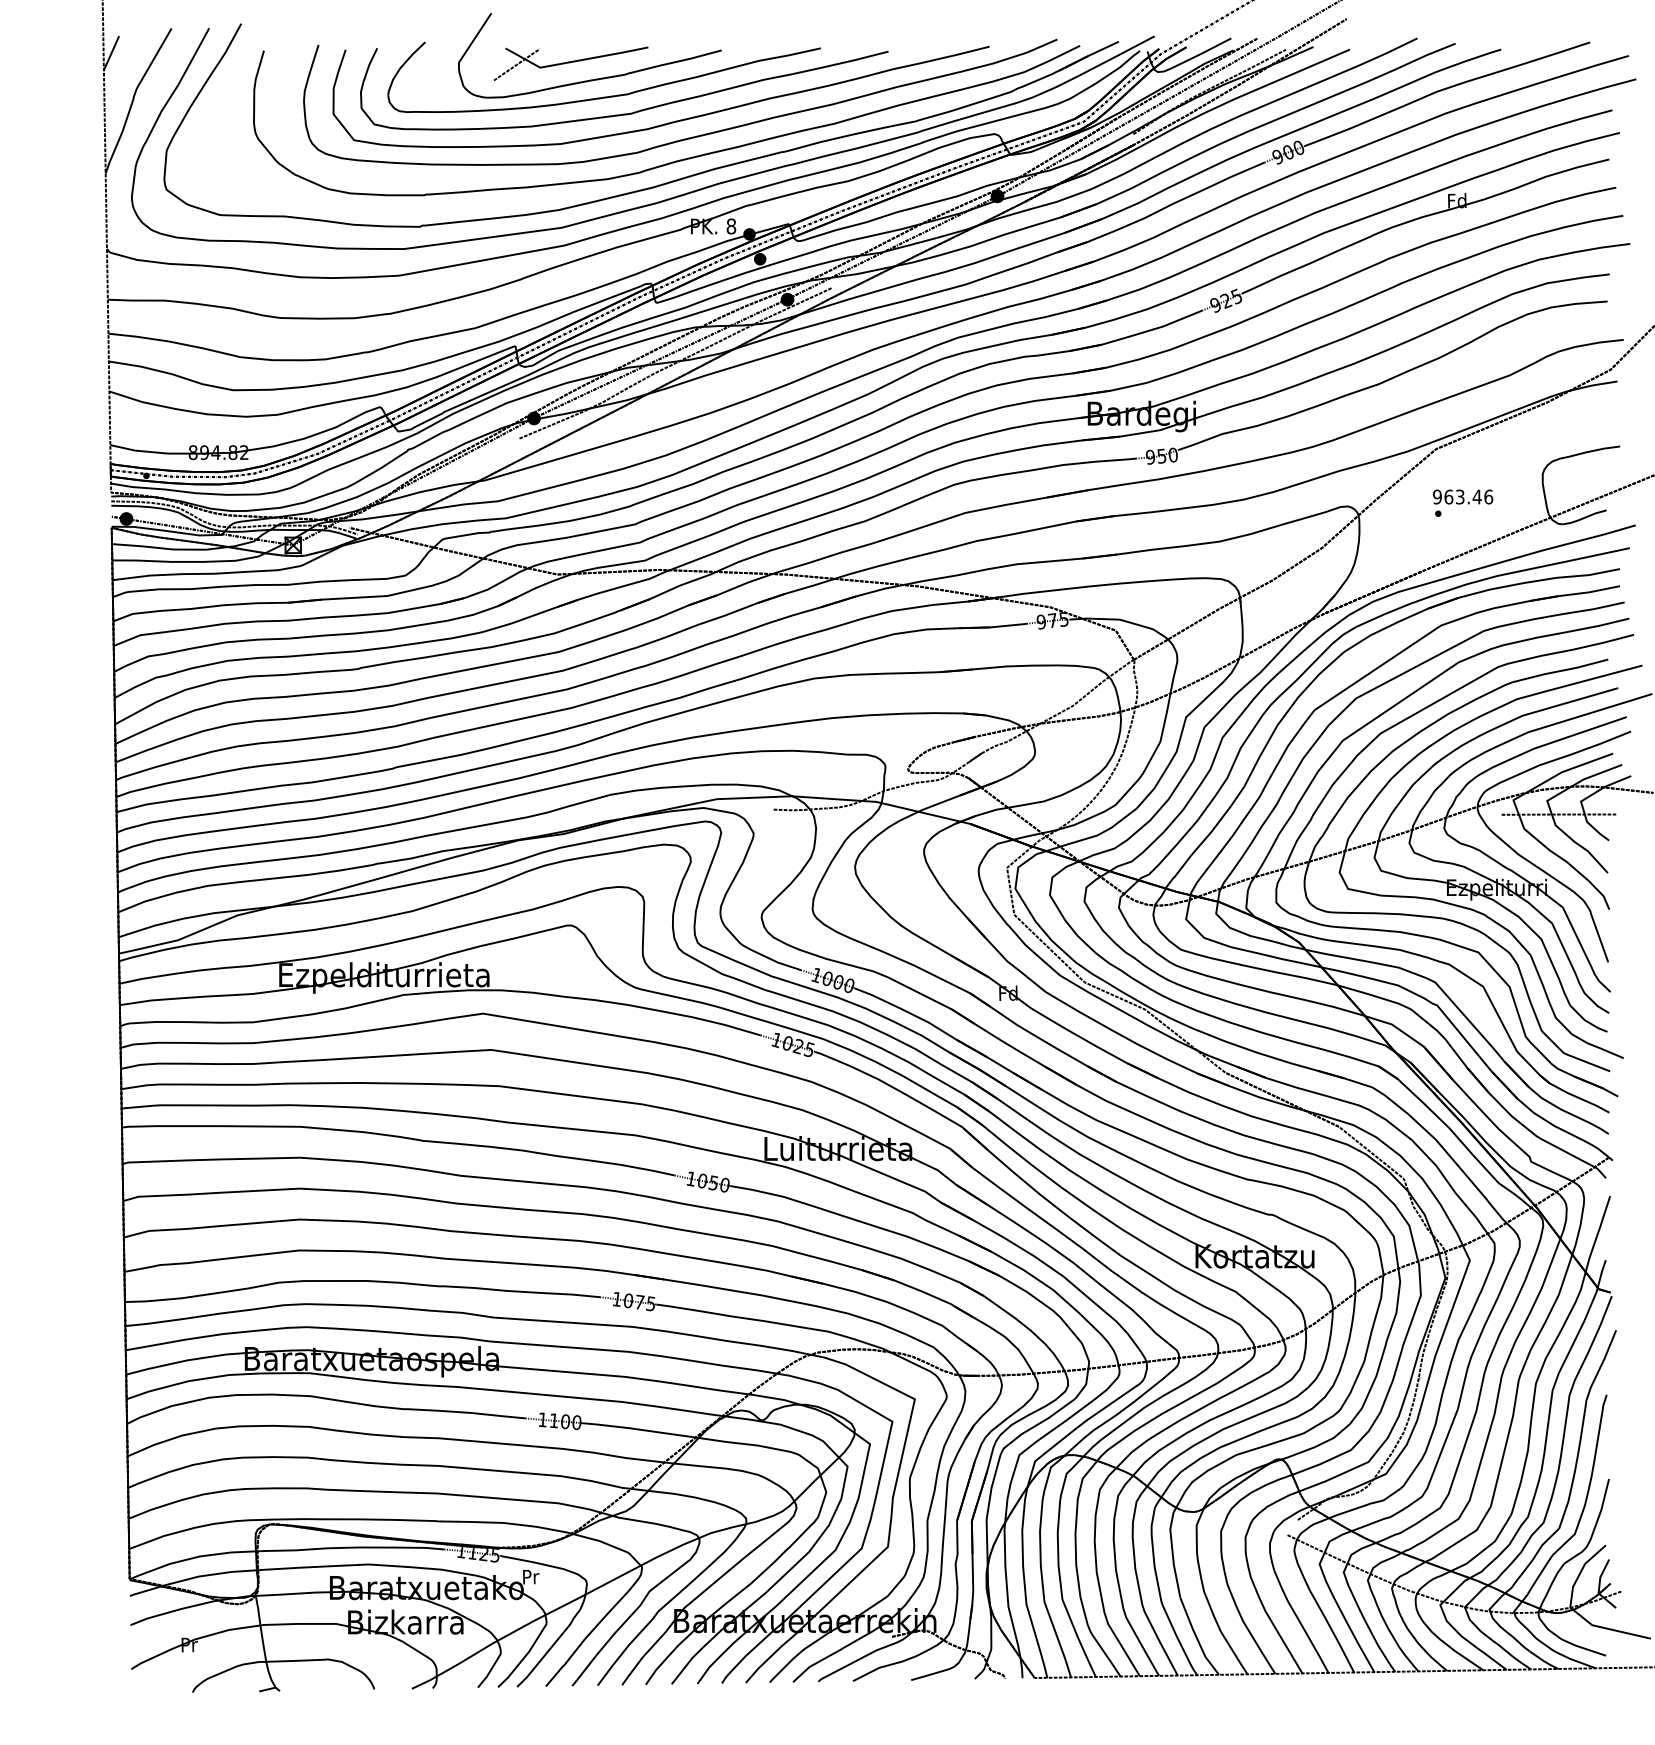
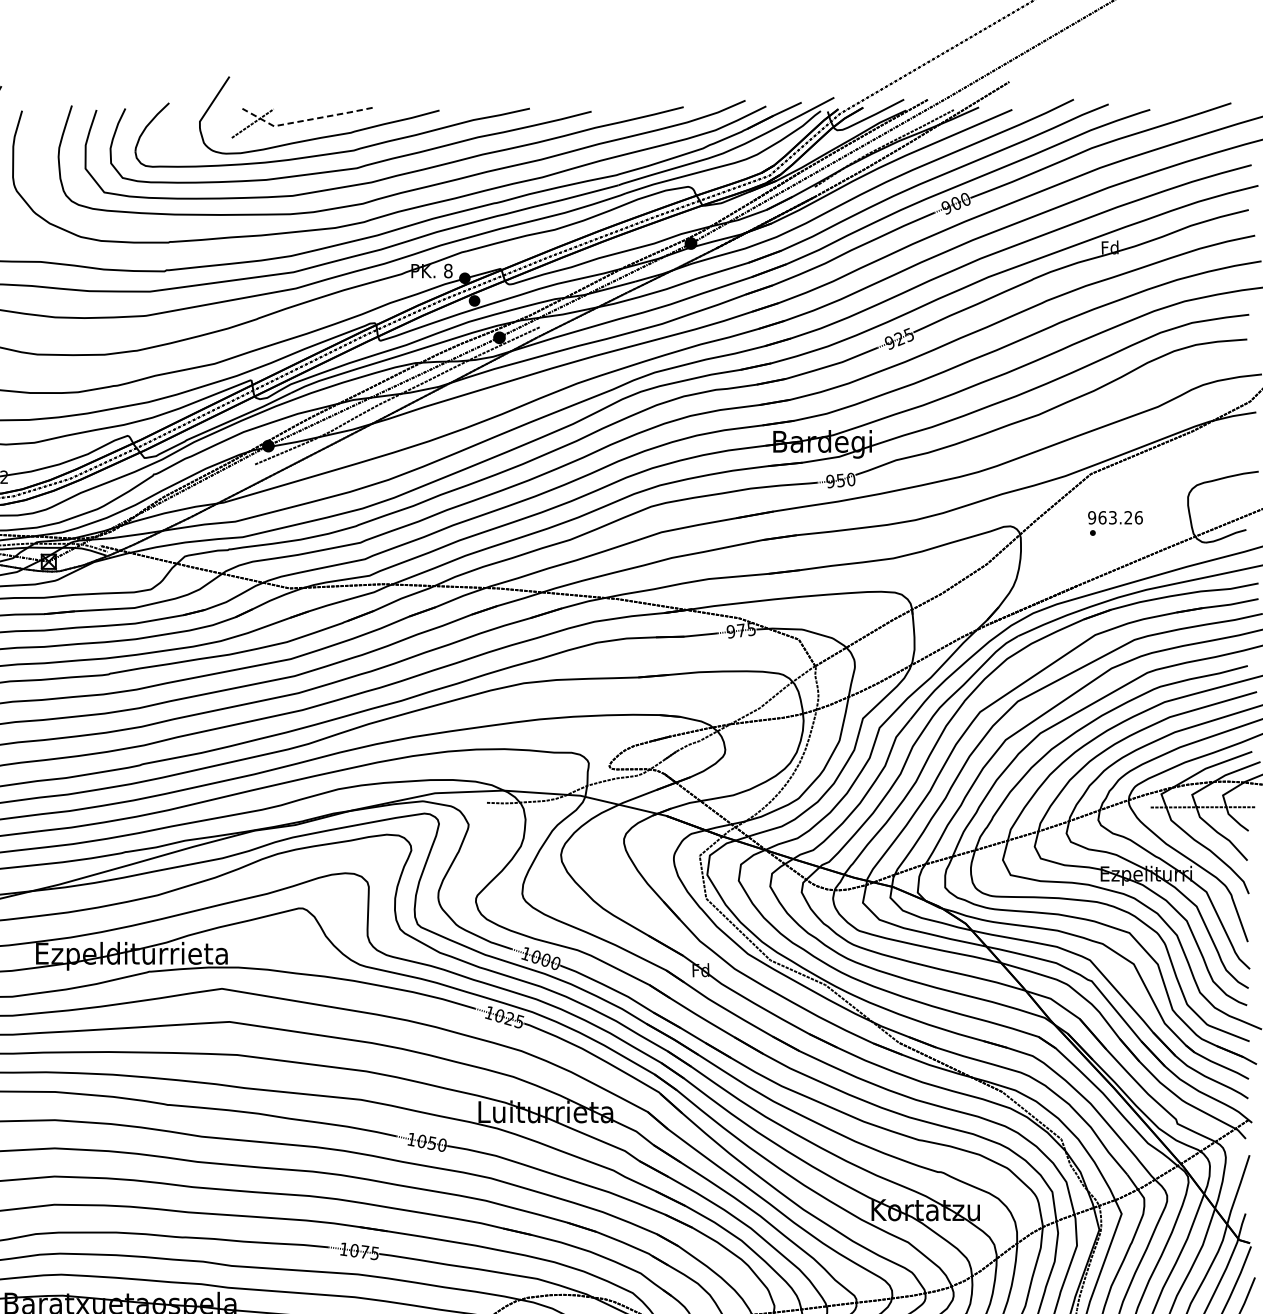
line: (574, 61) -> (305, 120), solid -> dashed
text: (1476, 496) -> (1127, 517), 963.46 -> 963.26

